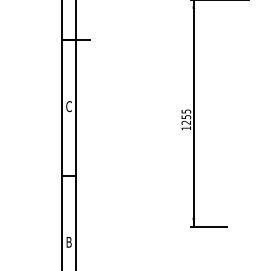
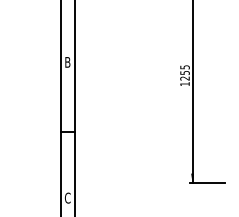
text: (68, 106) -> (67, 62), C -> B
text: (68, 241) -> (67, 197), B -> C

